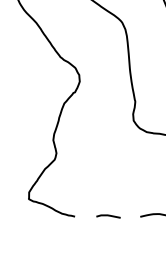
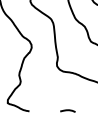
line: (106, 214) -> (44, 110), removed

